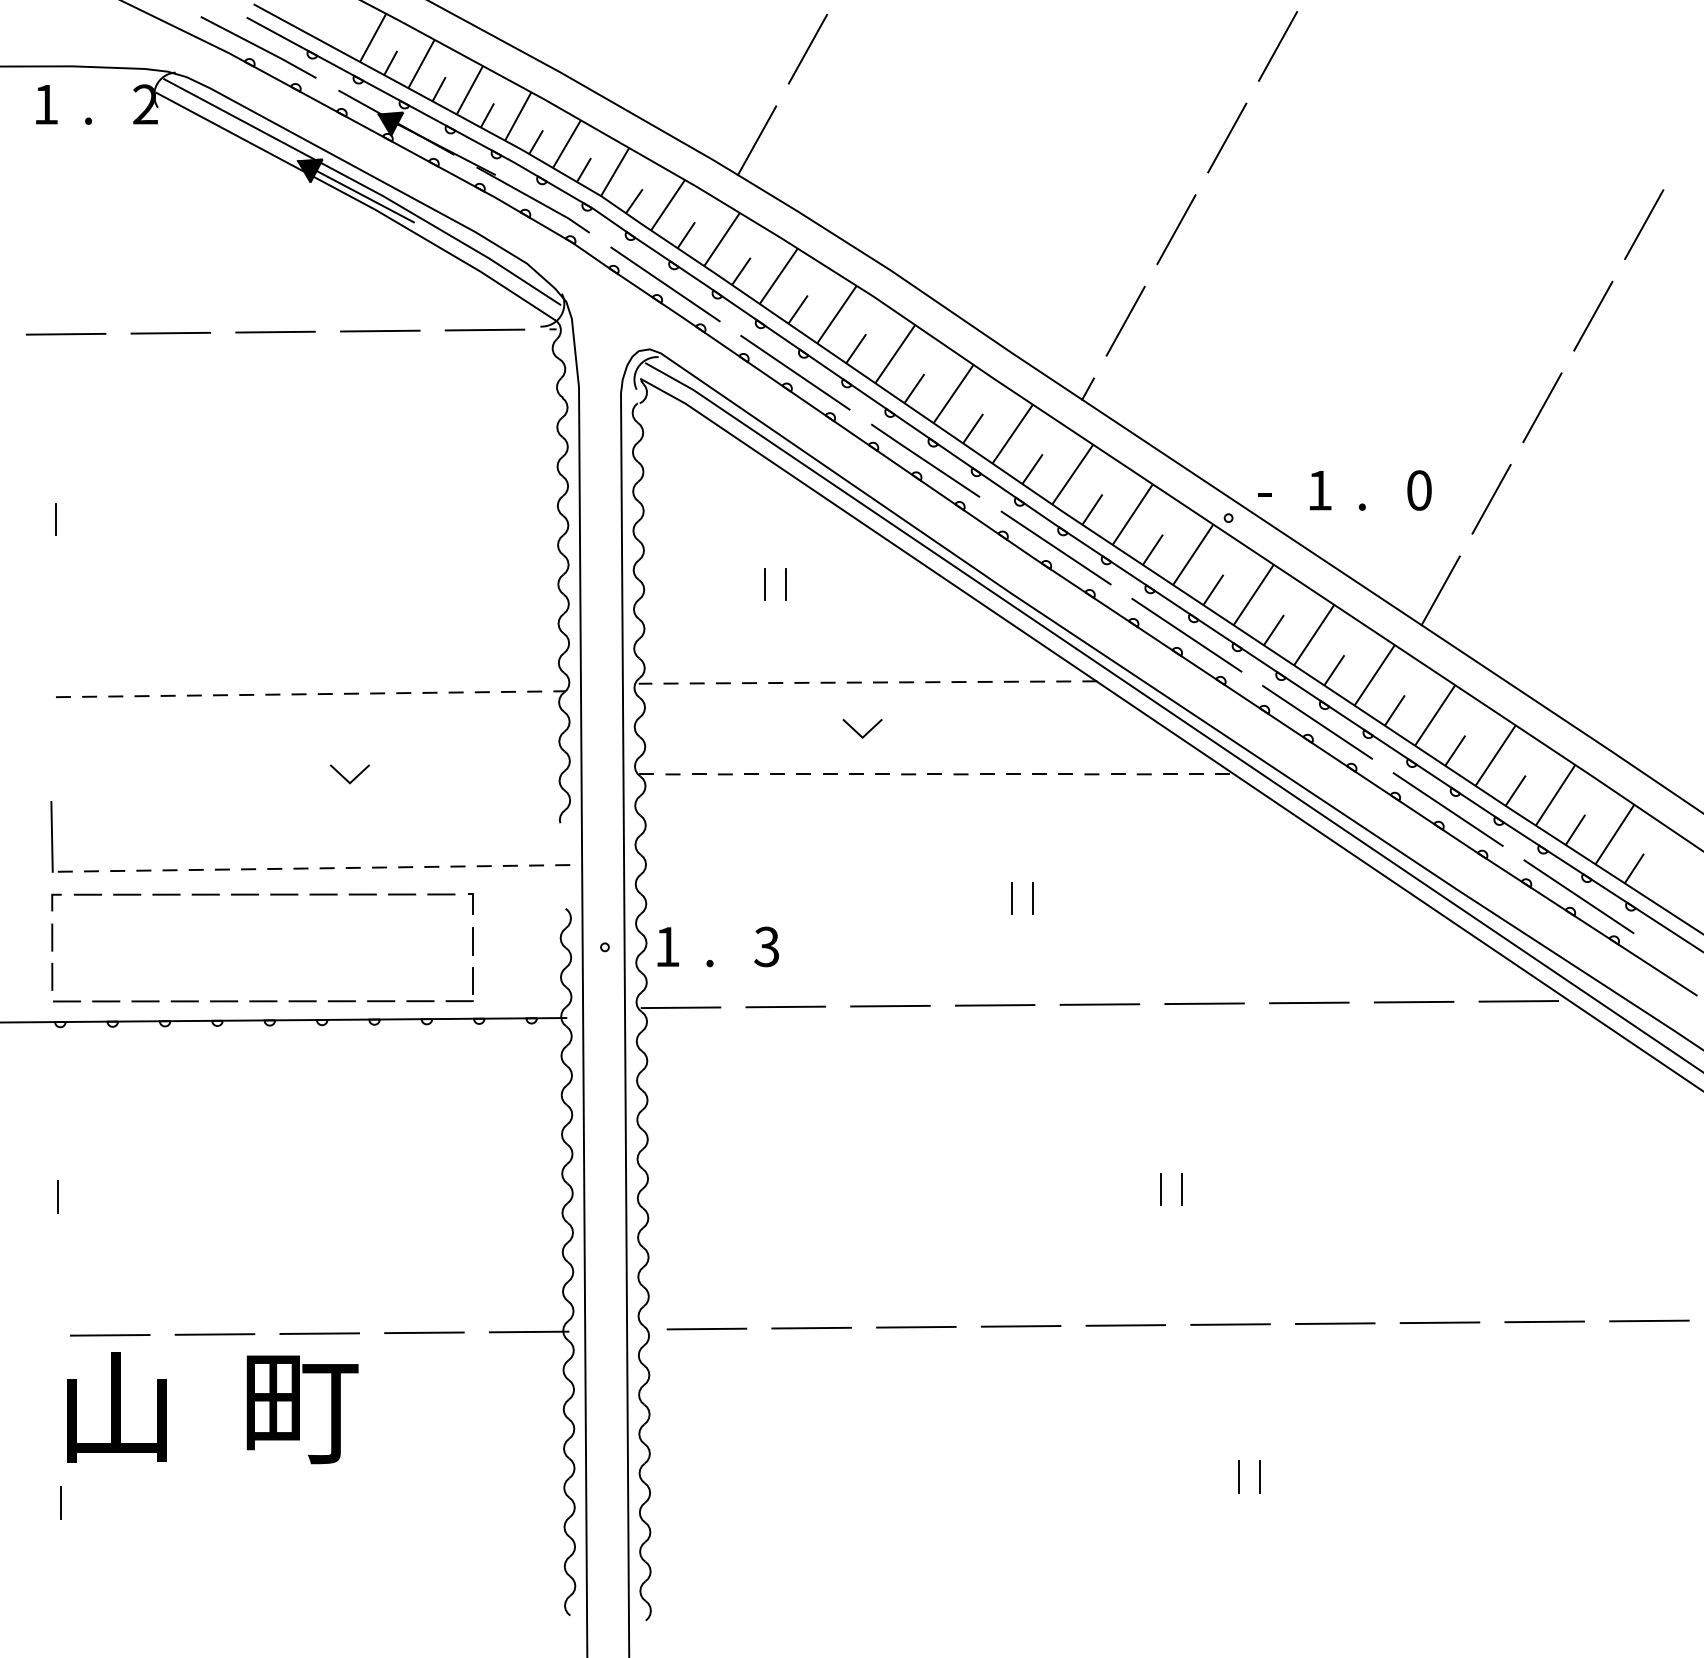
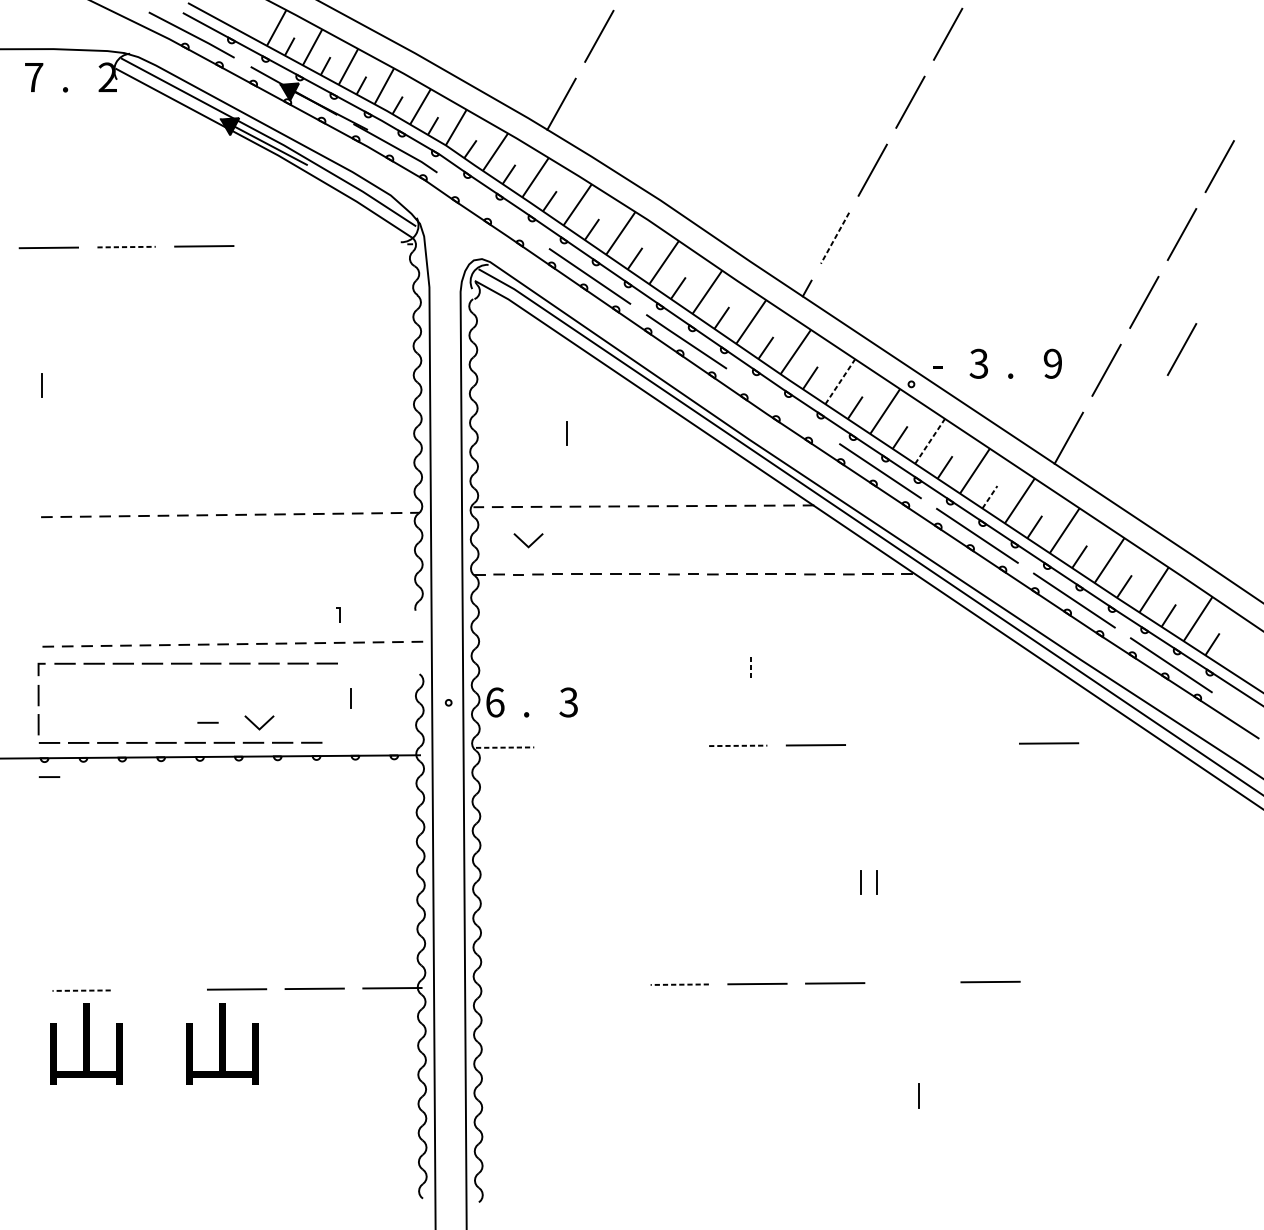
text: (46, 104) -> (34, 77), 1 -> 7
line: (665, 284) -> (493, 210), removed
line: (1125, 321) -> (834, 238), solid -> dashed
line: (484, 329) -> (359, 244), removed
line: (380, 330) -> (282, 245), removed
line: (171, 333) -> (127, 247), solid -> dashed
line: (1593, 470) -> (1182, 348), added
text: (1319, 490) -> (978, 363), 1 -> 3
text: (1419, 490) -> (1053, 363), 0 -> 9
line: (1133, 514) -> (840, 381), solid -> dashed
line: (1055, 547) -> (782, 406), removed
line: (785, 584) -> (582, 433), removed
line: (1254, 594) -> (930, 441), solid -> dashed
line: (1334, 669) -> (990, 496), solid -> dashed
line: (858, 732) -> (525, 543), moved
line: (345, 777) -> (256, 725), moved
line: (51, 836) -> (38, 620), removed
line: (1011, 898) -> (750, 666), solid -> dashed
line: (1032, 898) -> (765, 666), removed
line: (472, 903) -> (339, 614), moved
text: (667, 946) -> (495, 702), 1 -> 6
line: (280, 974) -> (207, 722), added
part: (472, 984) -> (350, 730), removed
line: (1518, 1001) -> (1126, 742), removed
line: (1309, 1002) -> (971, 743), removed
line: (1204, 1003) -> (893, 744), removed
line: (890, 1005) -> (660, 745), removed
line: (995, 1005) -> (738, 745), solid -> dashed
line: (785, 1006) -> (582, 746), removed
line: (681, 1007) -> (505, 747), solid -> dashed
line: (66, 1047) -> (49, 777), added
line: (57, 1196) -> (42, 887), removed
line: (1649, 1320) -> (1223, 979), removed
line: (1544, 1321) -> (1145, 980), removed
line: (1439, 1322) -> (1067, 981), removed
line: (1230, 1324) -> (912, 982), removed
line: (811, 1327) -> (601, 984), removed
line: (915, 1327) -> (679, 984), solid -> dashed
line: (706, 1328) -> (524, 985), removed
line: (214, 1334) -> (158, 990), removed
line: (109, 1335) -> (81, 990), solid -> dashed
text: (302, 1408) -> (224, 1044), 町 -> 山
line: (1259, 1476) -> (934, 1095), removed
line: (61, 1502) -> (45, 1114), removed

